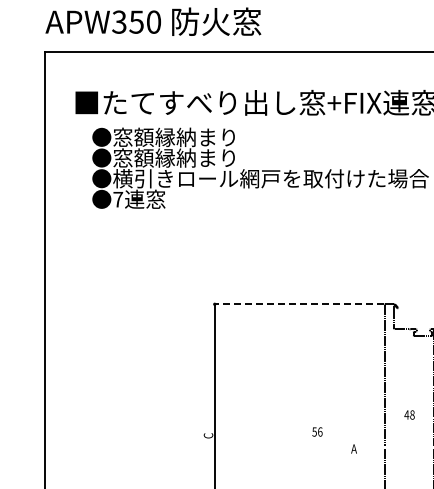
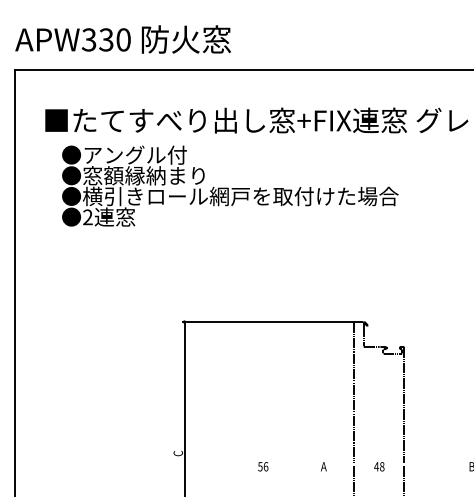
text: (136, 21) -> (106, 39), APW350 -> APW330
text: (173, 136) -> (143, 154), ●窓額縁納まり -> ●アングル付
text: (117, 199) -> (87, 217), 7 -> 2
line: (298, 304) -> (268, 322), dashed -> solid
text: (409, 414) -> (379, 466), moved
text: (317, 431) -> (263, 466), moved

